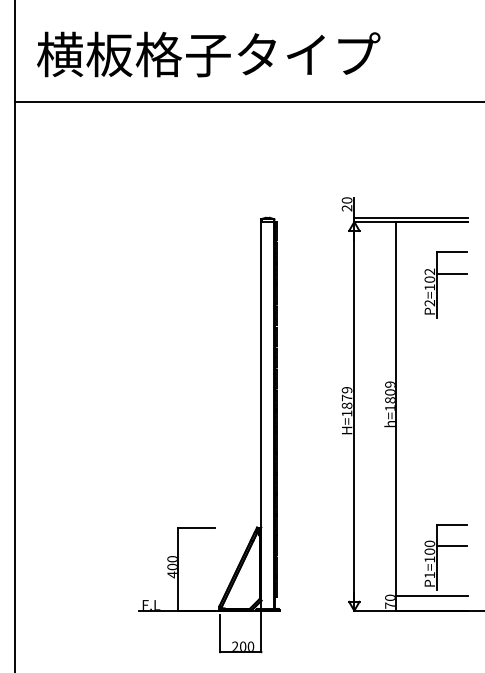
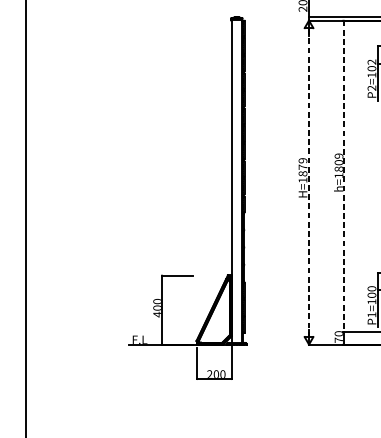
line: (395, 409) -> (343, 176), solid -> dashed
line: (354, 416) -> (309, 182), solid -> dashed

